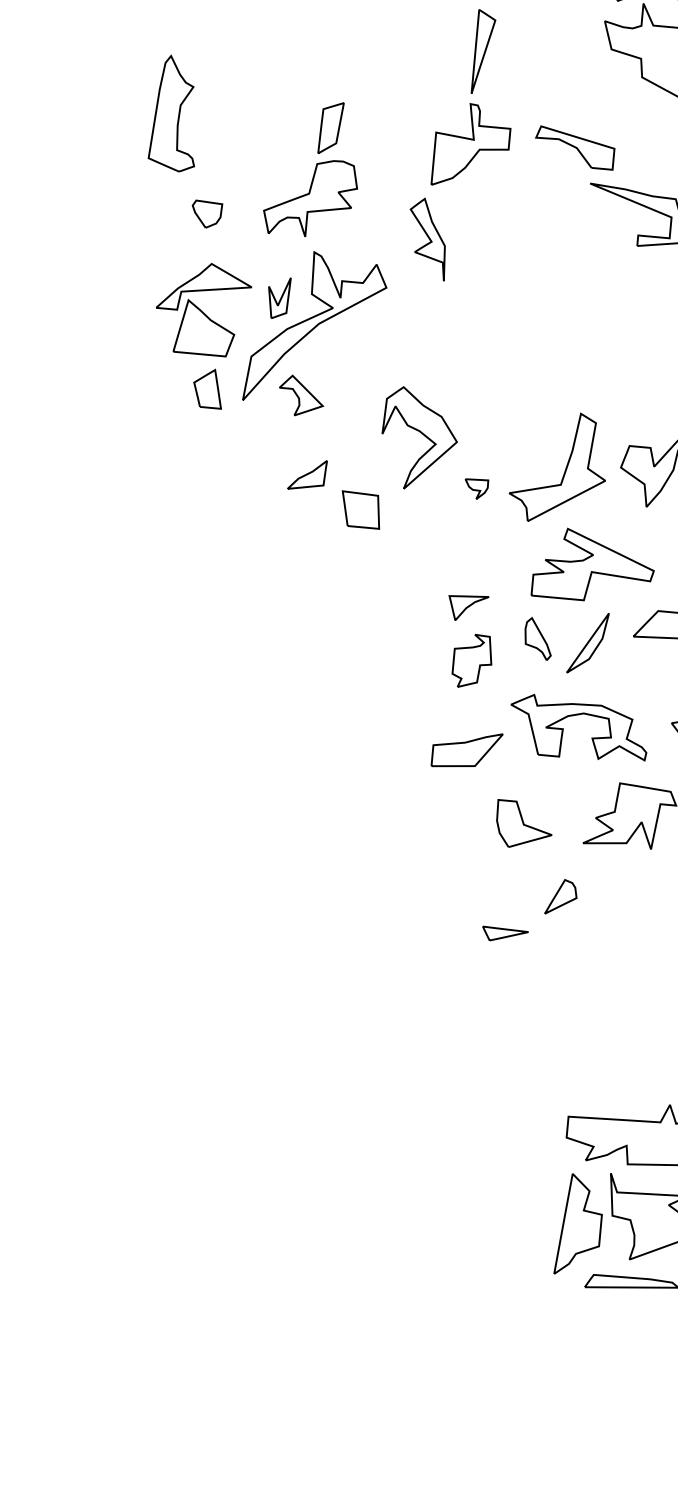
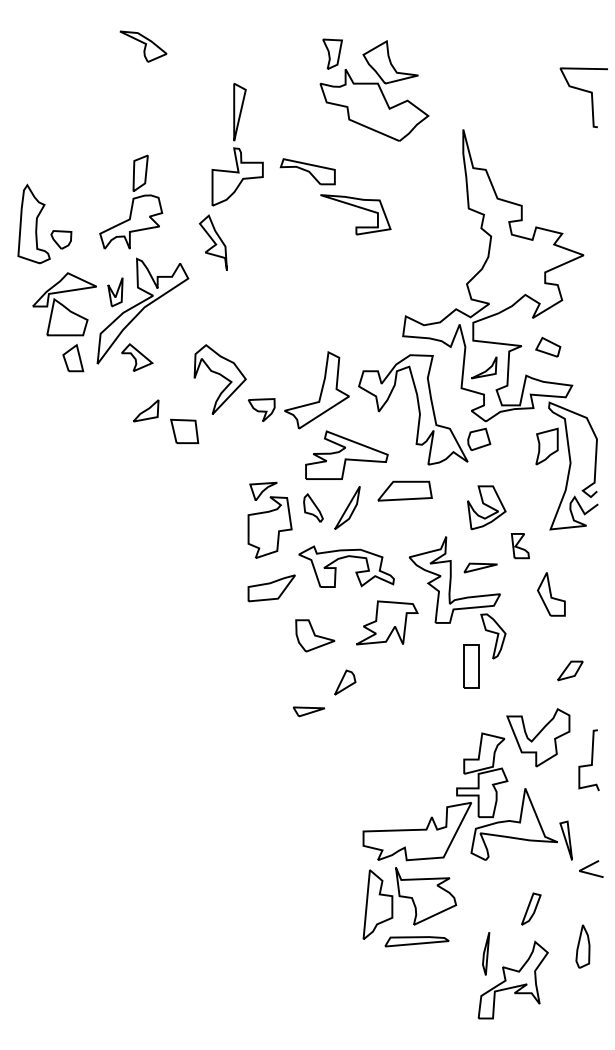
part: (174, 112) -> (33, 223), moved
part: (475, 488) -> (261, 409), size x1.67
part: (471, 661) -> (269, 527), size x1.67

